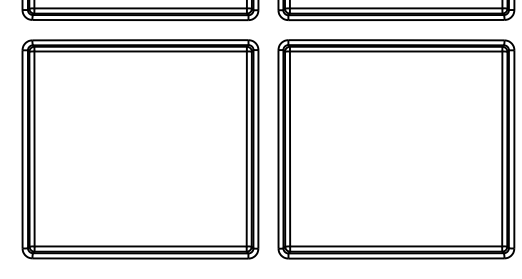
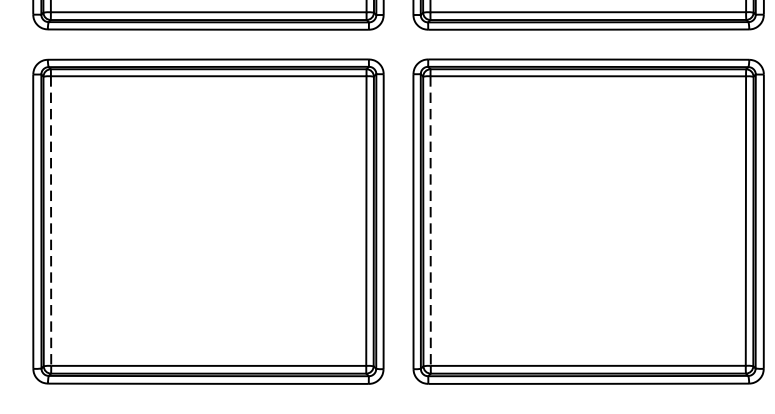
line: (34, 149) -> (51, 221), solid -> dashed
line: (290, 149) -> (431, 221), solid -> dashed

